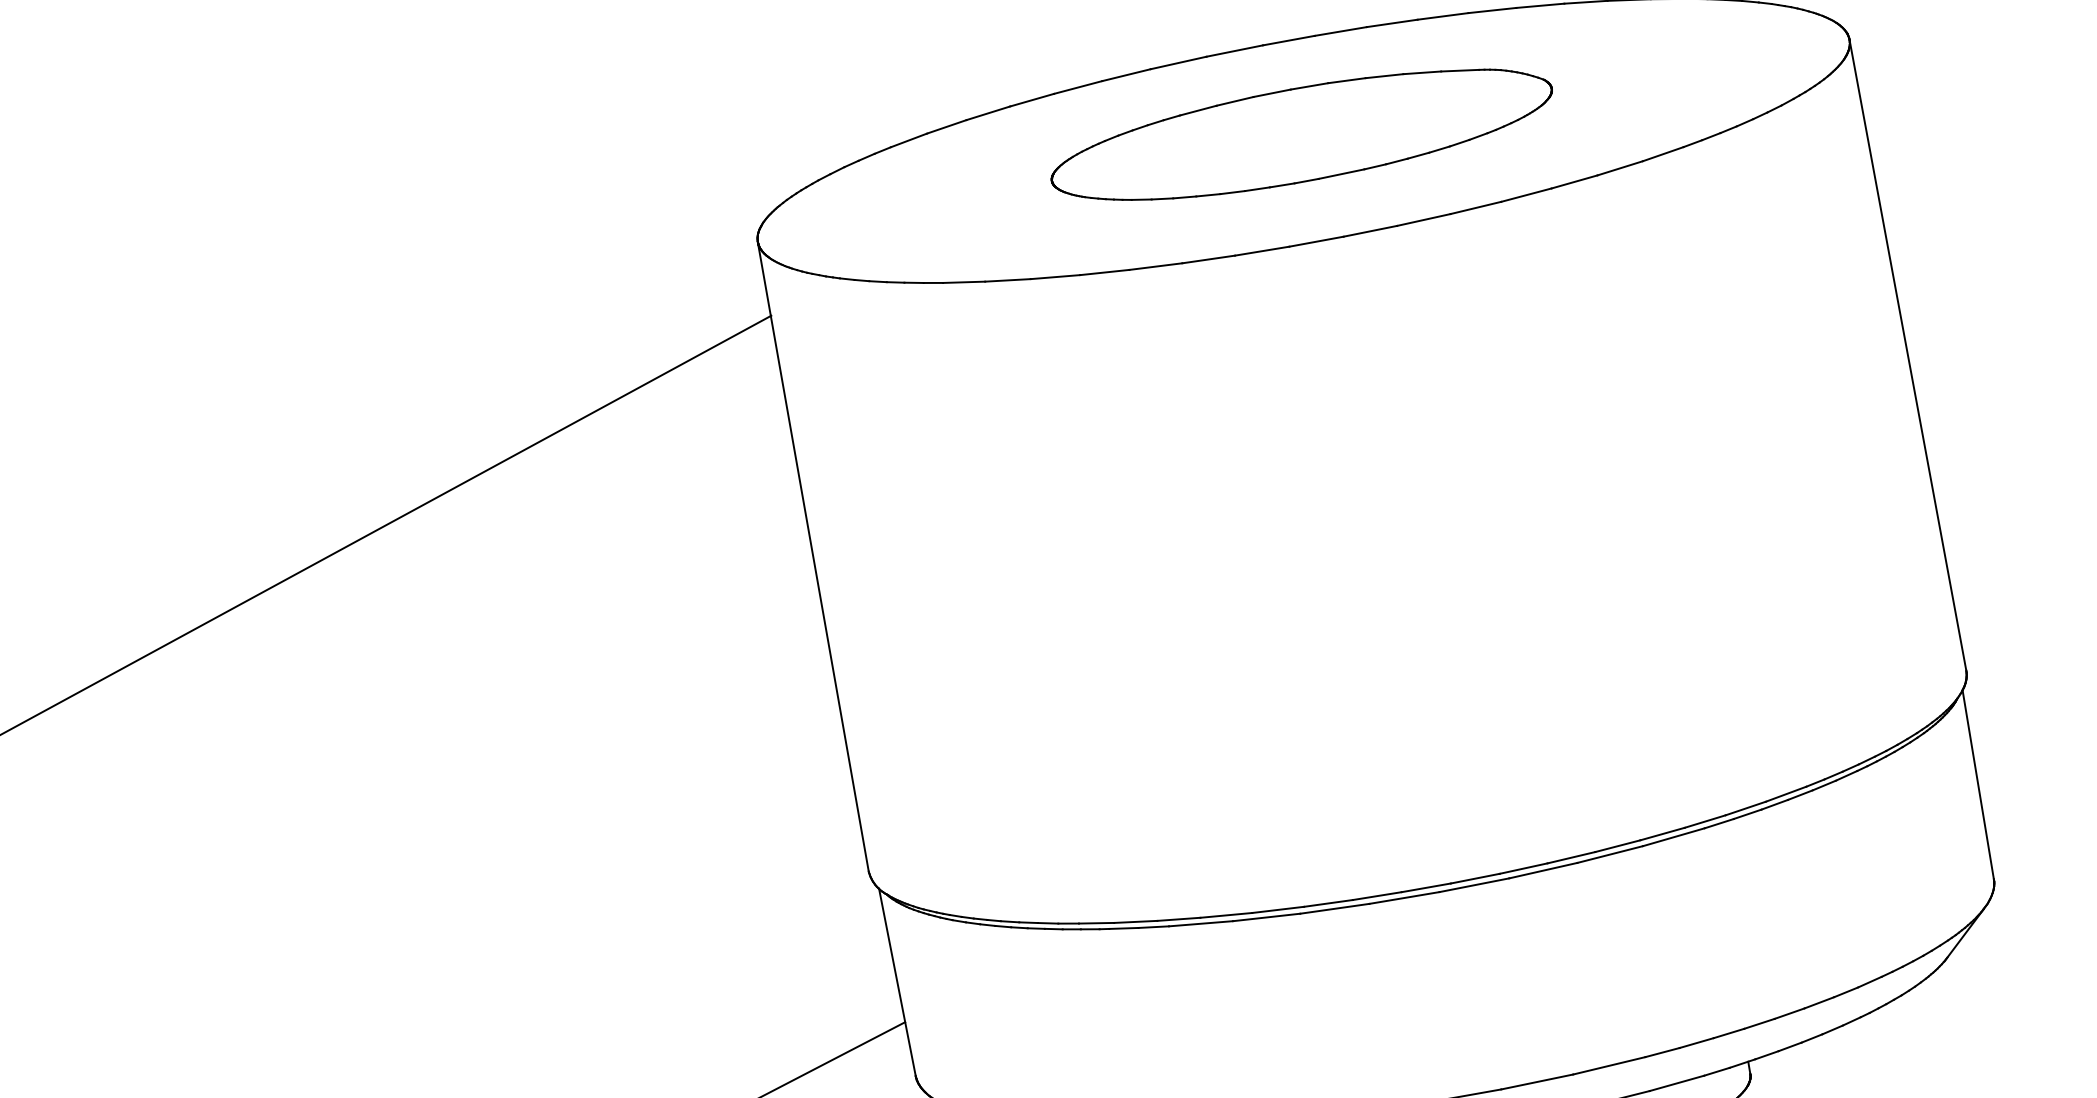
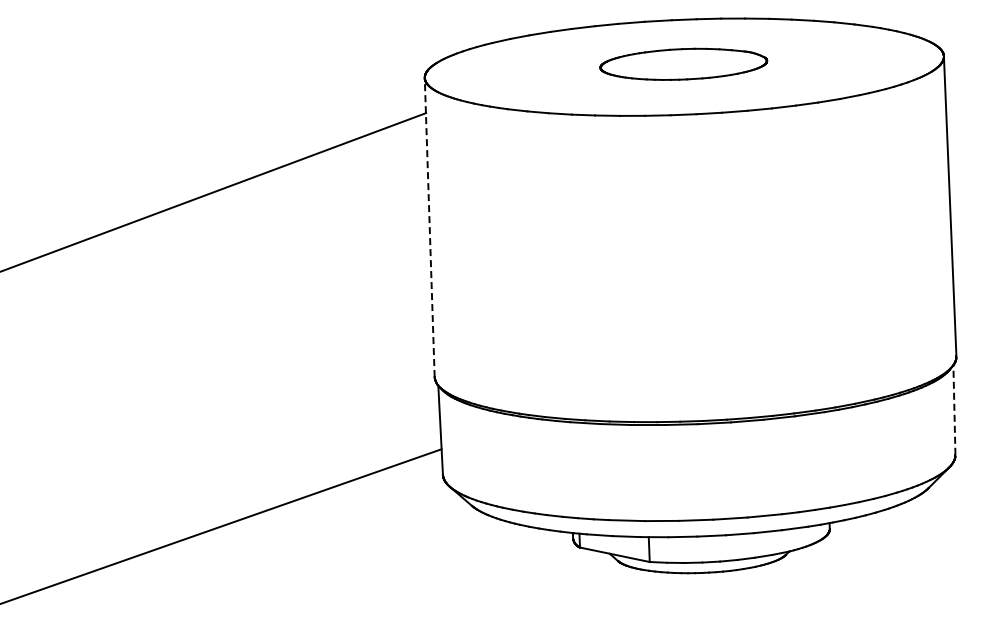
part: (1301, 135) -> (683, 64), size x0.7
line: (812, 556) -> (429, 227), solid -> dashed
line: (1978, 783) -> (954, 409), solid -> dashed

